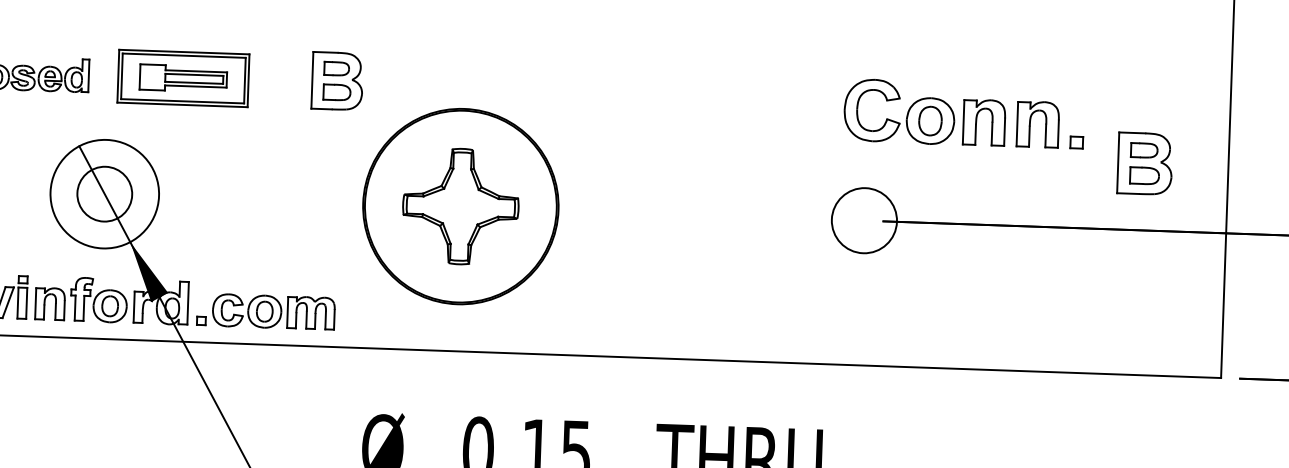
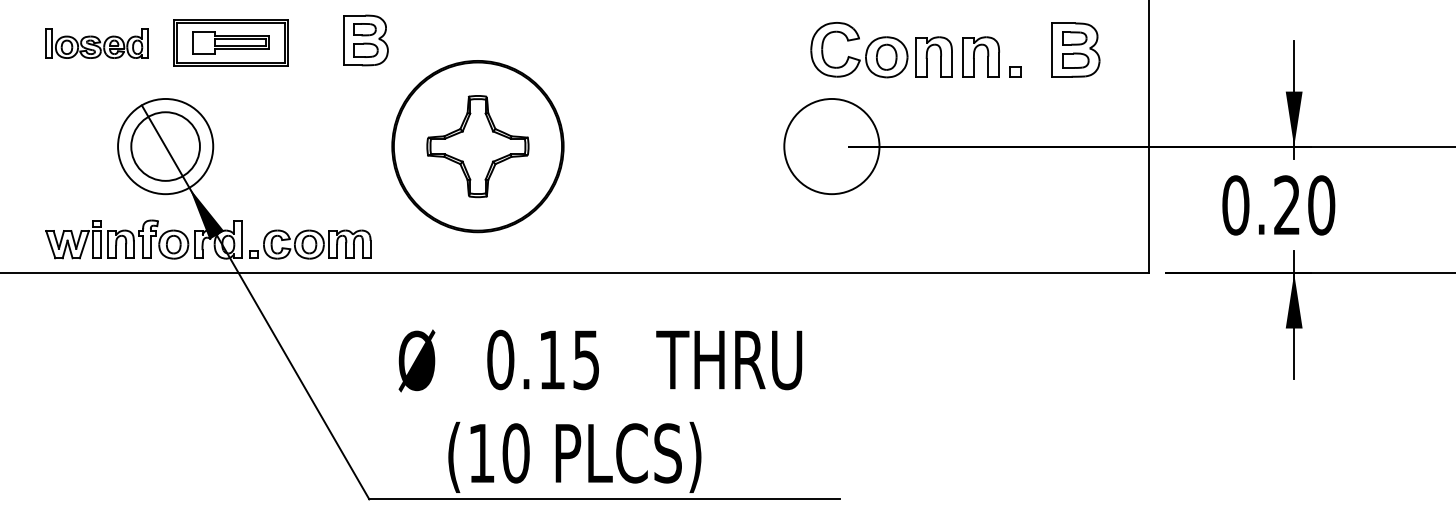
part: (1144, 163) -> (1075, 49), moved
circle: (104, 194) -> (165, 146), size x1.43
circle: (863, 220) -> (831, 146), size x1.67

